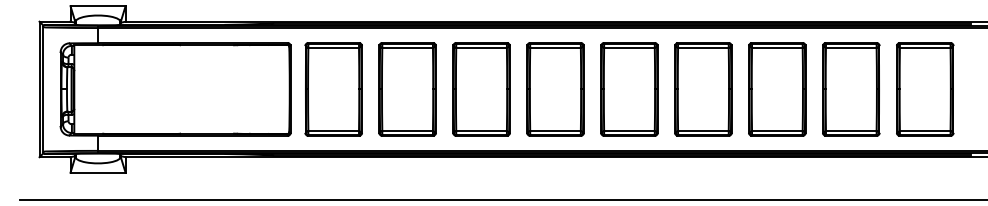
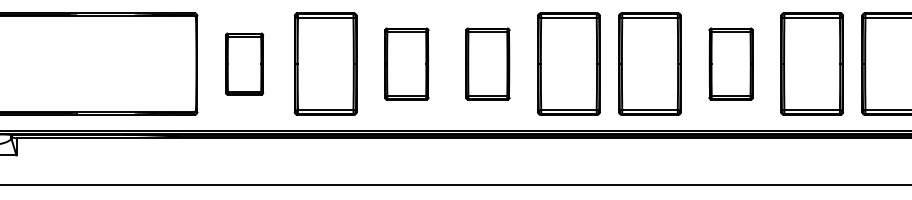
part: (333, 89) -> (244, 64), size x0.6
part: (481, 89) -> (406, 64), size x0.7
part: (555, 89) -> (487, 64), size x0.7
part: (777, 89) -> (731, 64), size x0.7

